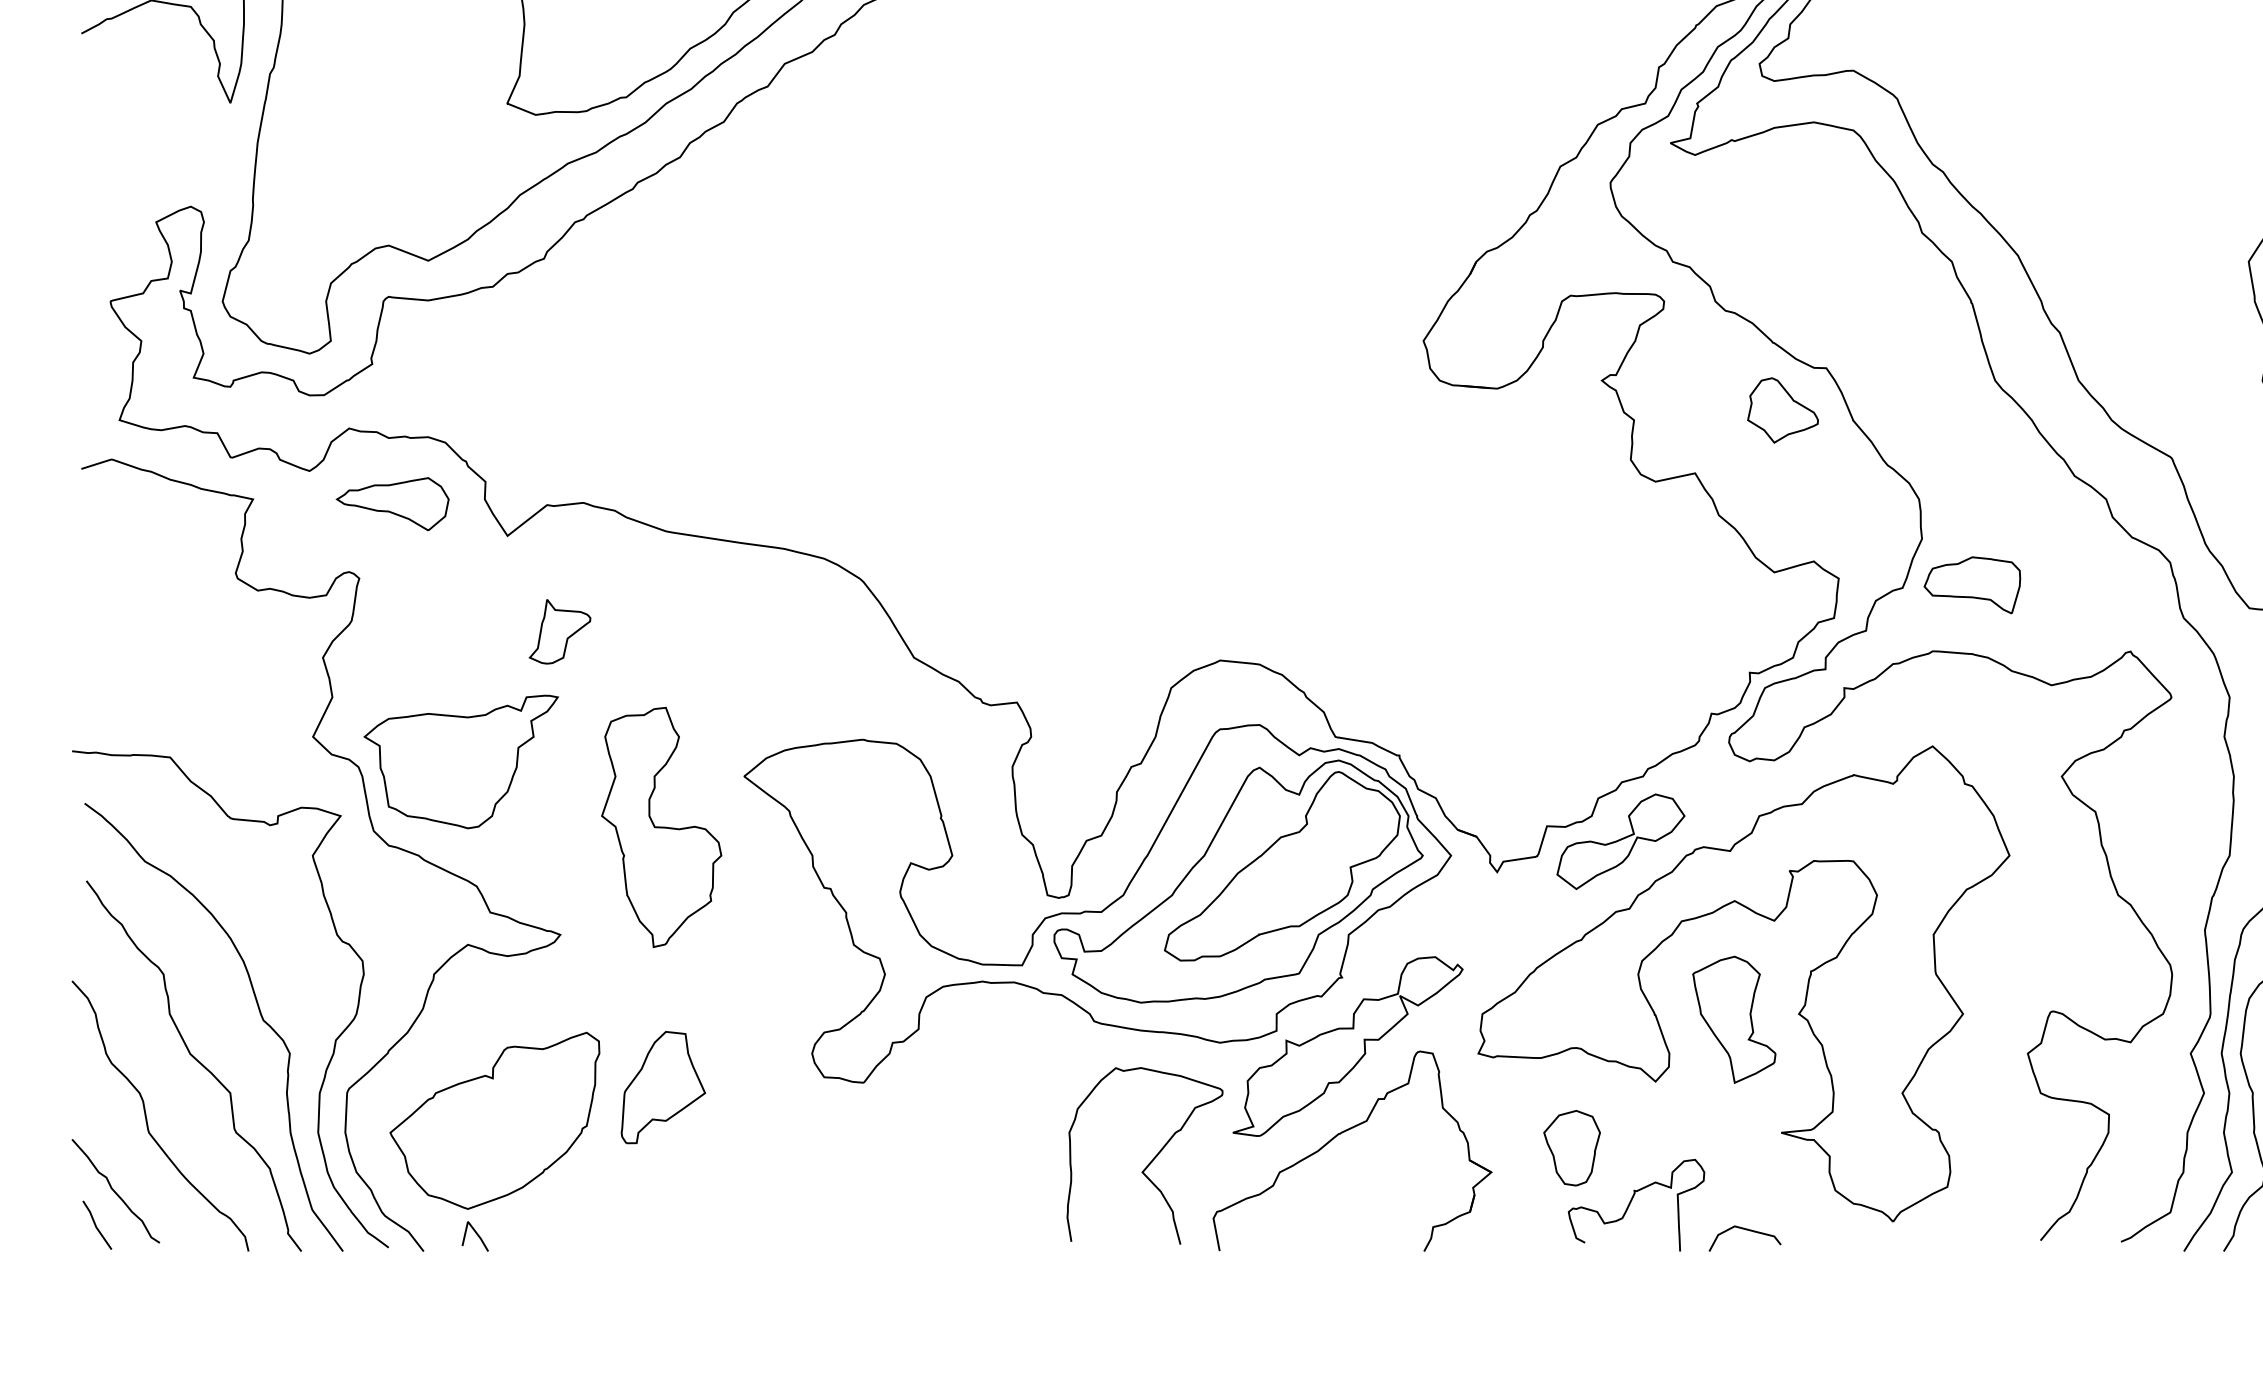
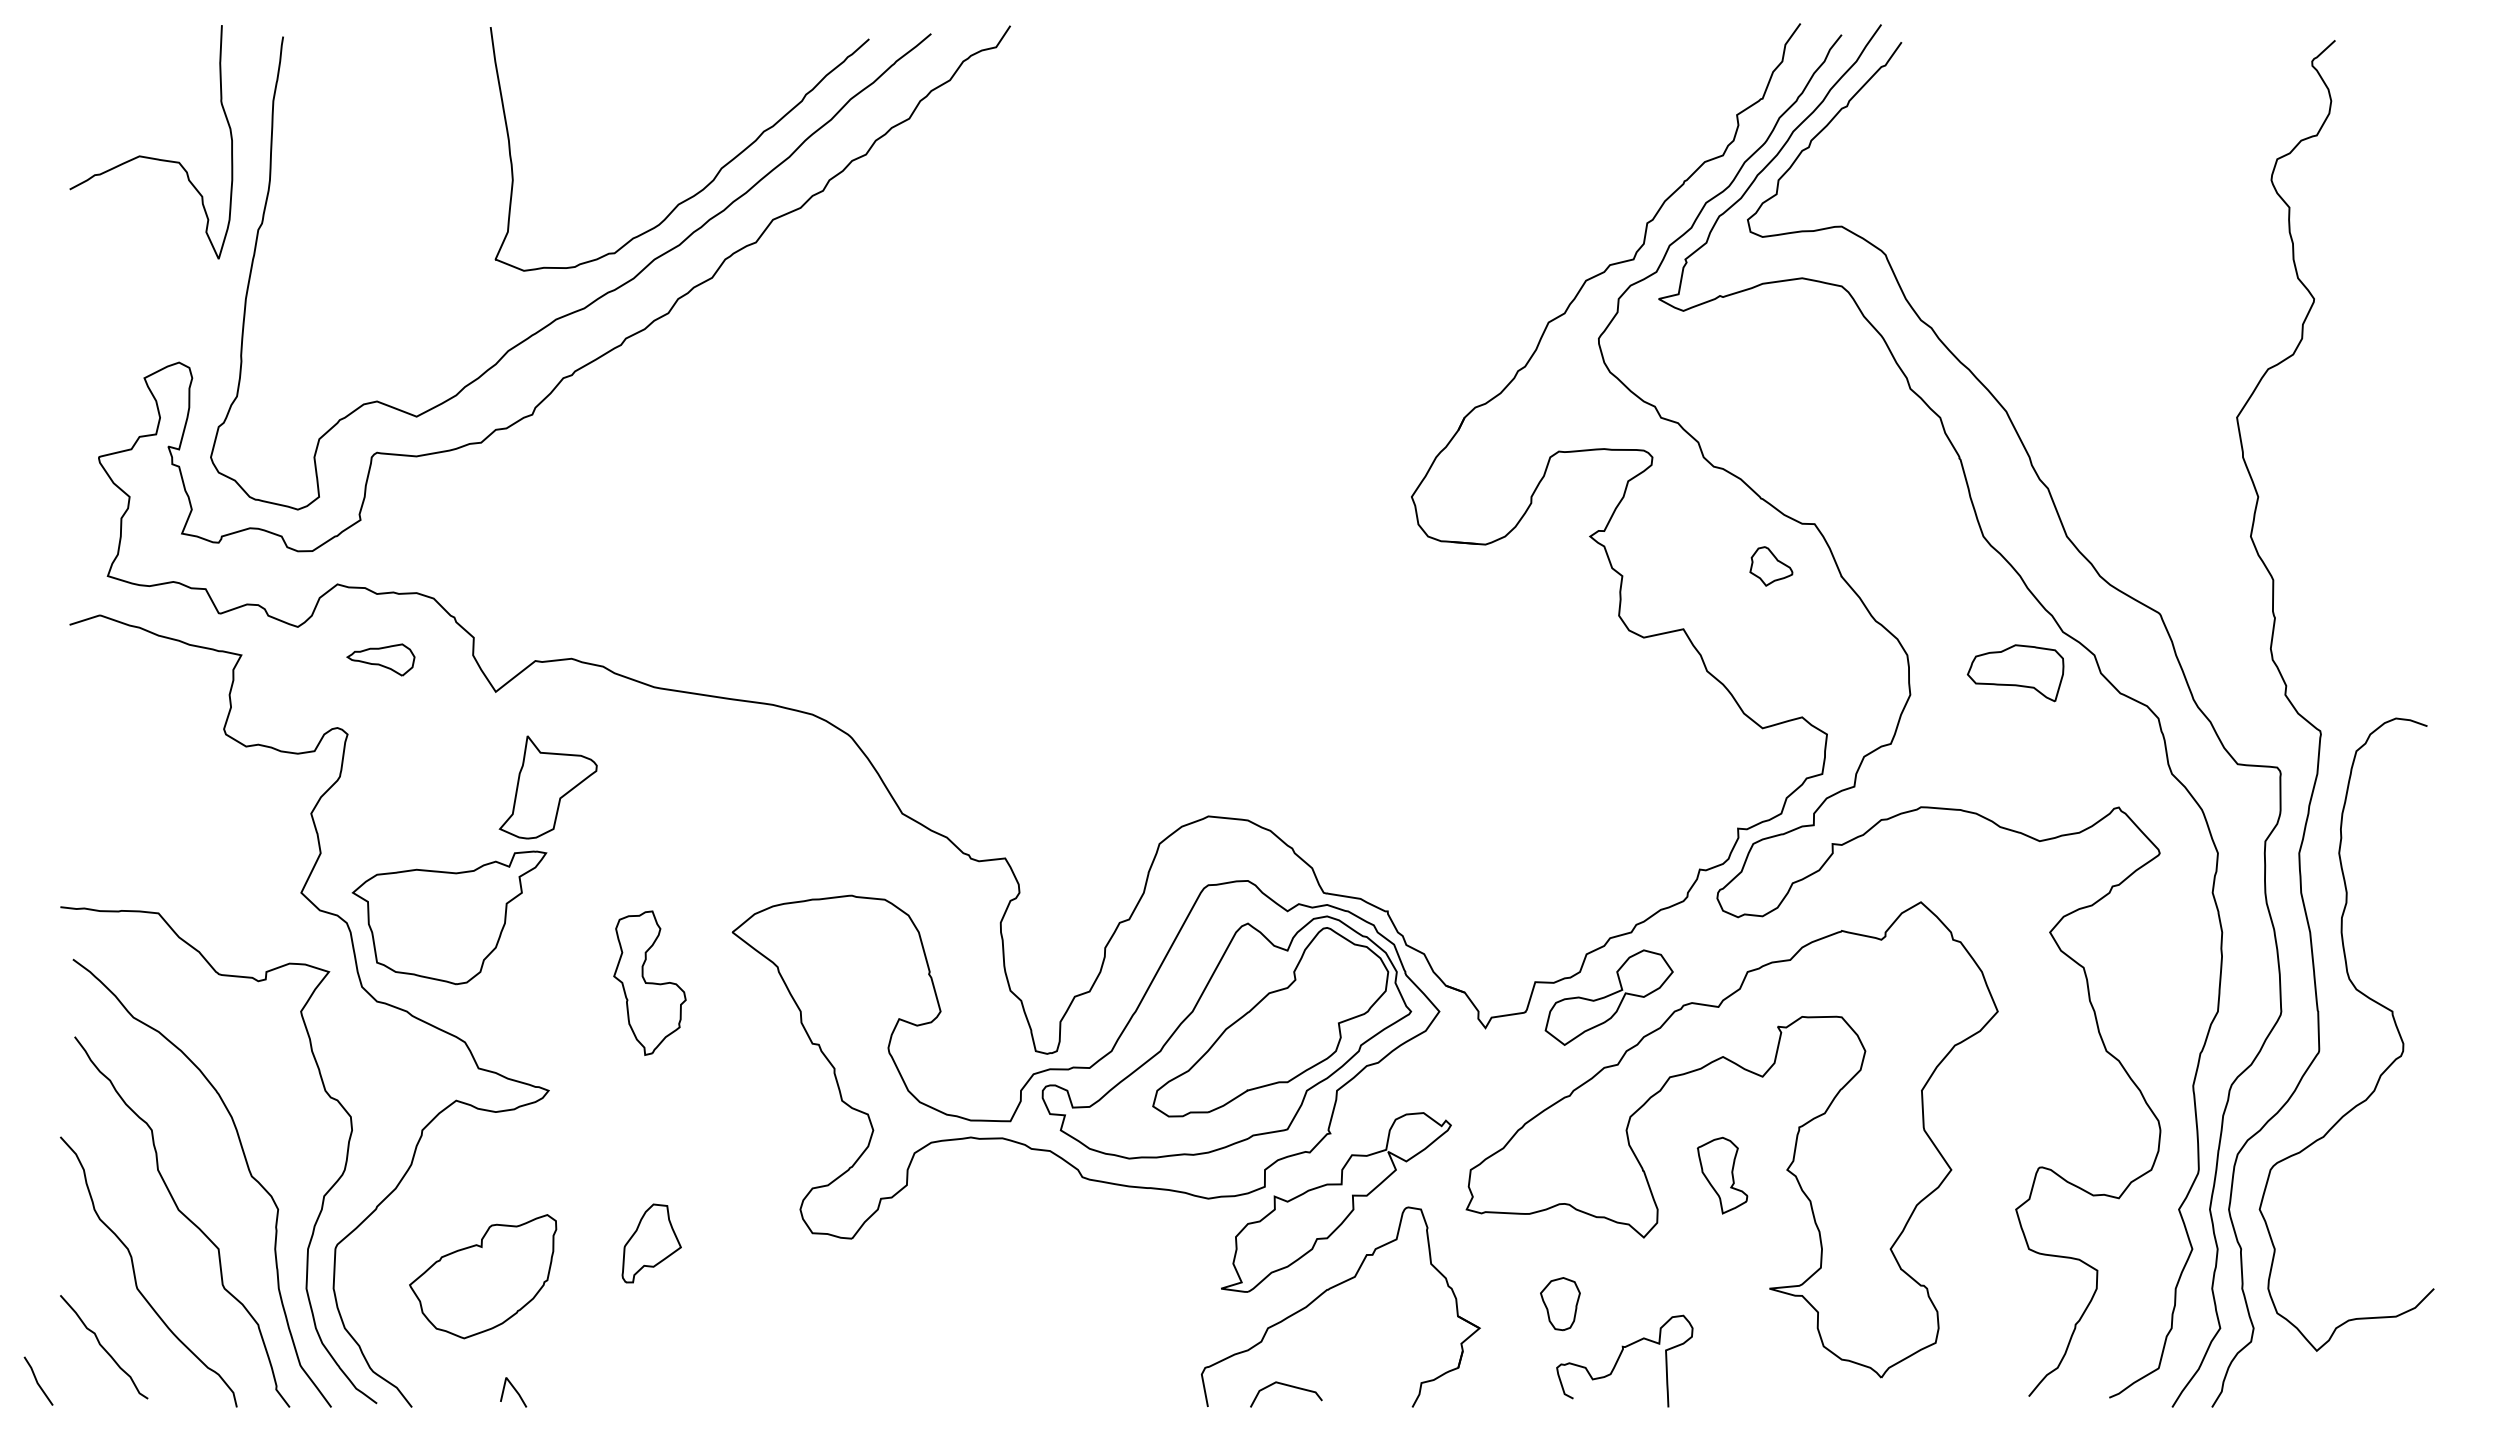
part: (1783, 410) -> (1771, 566), size x0.6
part: (392, 503) -> (380, 659), size x0.6
part: (1972, 585) -> (2015, 673), moved
part: (560, 631) -> (548, 787), size x1.6
part: (661, 826) -> (649, 982), size x0.6
part: (1734, 1019) -> (1722, 1175), size x0.6
part: (663, 1087) -> (651, 1243), size x0.7
part: (494, 1120) -> (482, 1276), size x0.7
part: (1572, 1147) -> (1560, 1303), size x0.7
curve: (1150, 1161) -> (1138, 1317), removed
line: (96, 1224) -> (37, 1380), moved
curve: (1746, 1230) -> (1287, 1386), moved
line: (476, 1234) -> (514, 1390), moved

